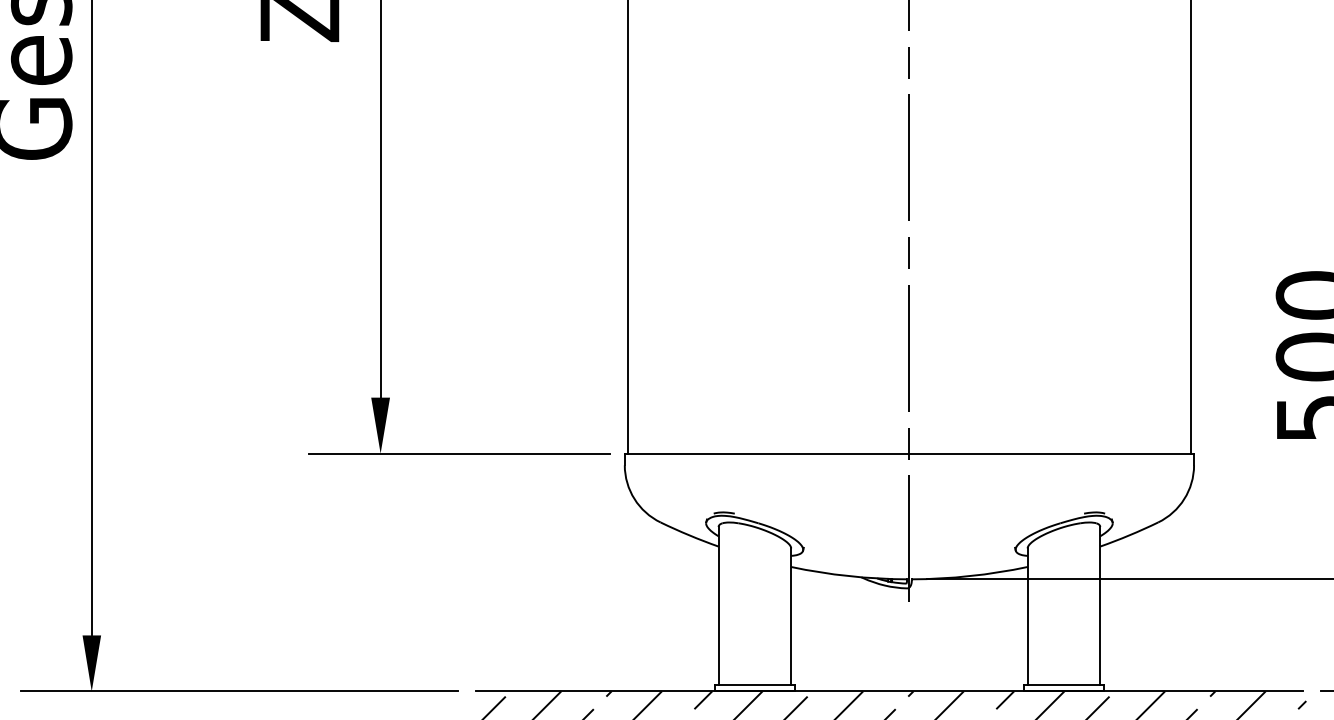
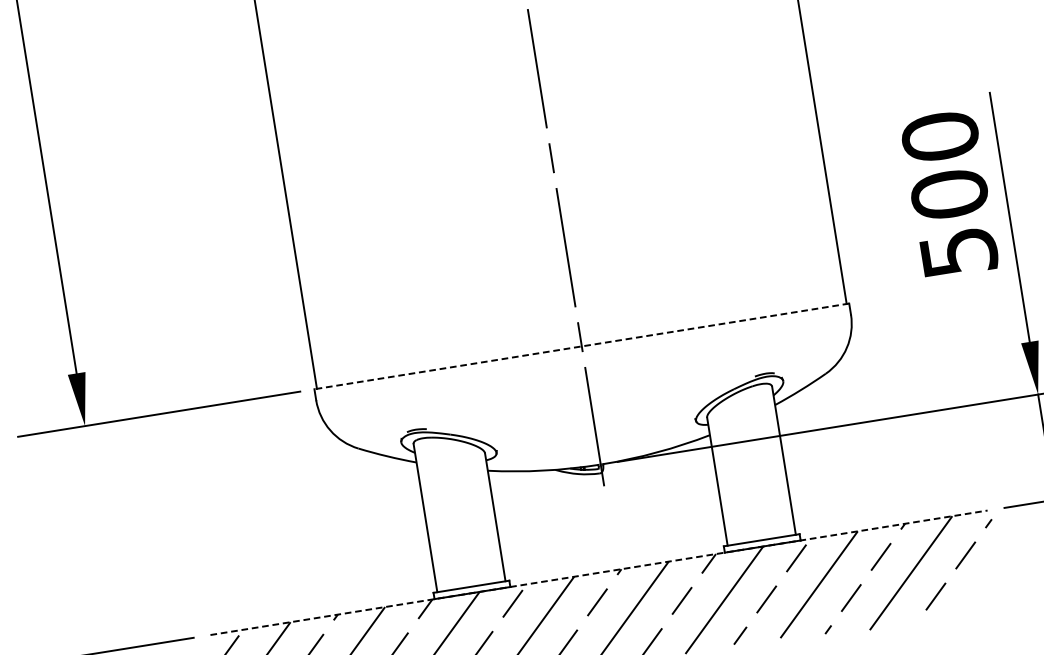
line: (909, 453) -> (581, 346), solid -> dashed
line: (889, 691) -> (598, 572), solid -> dashed

